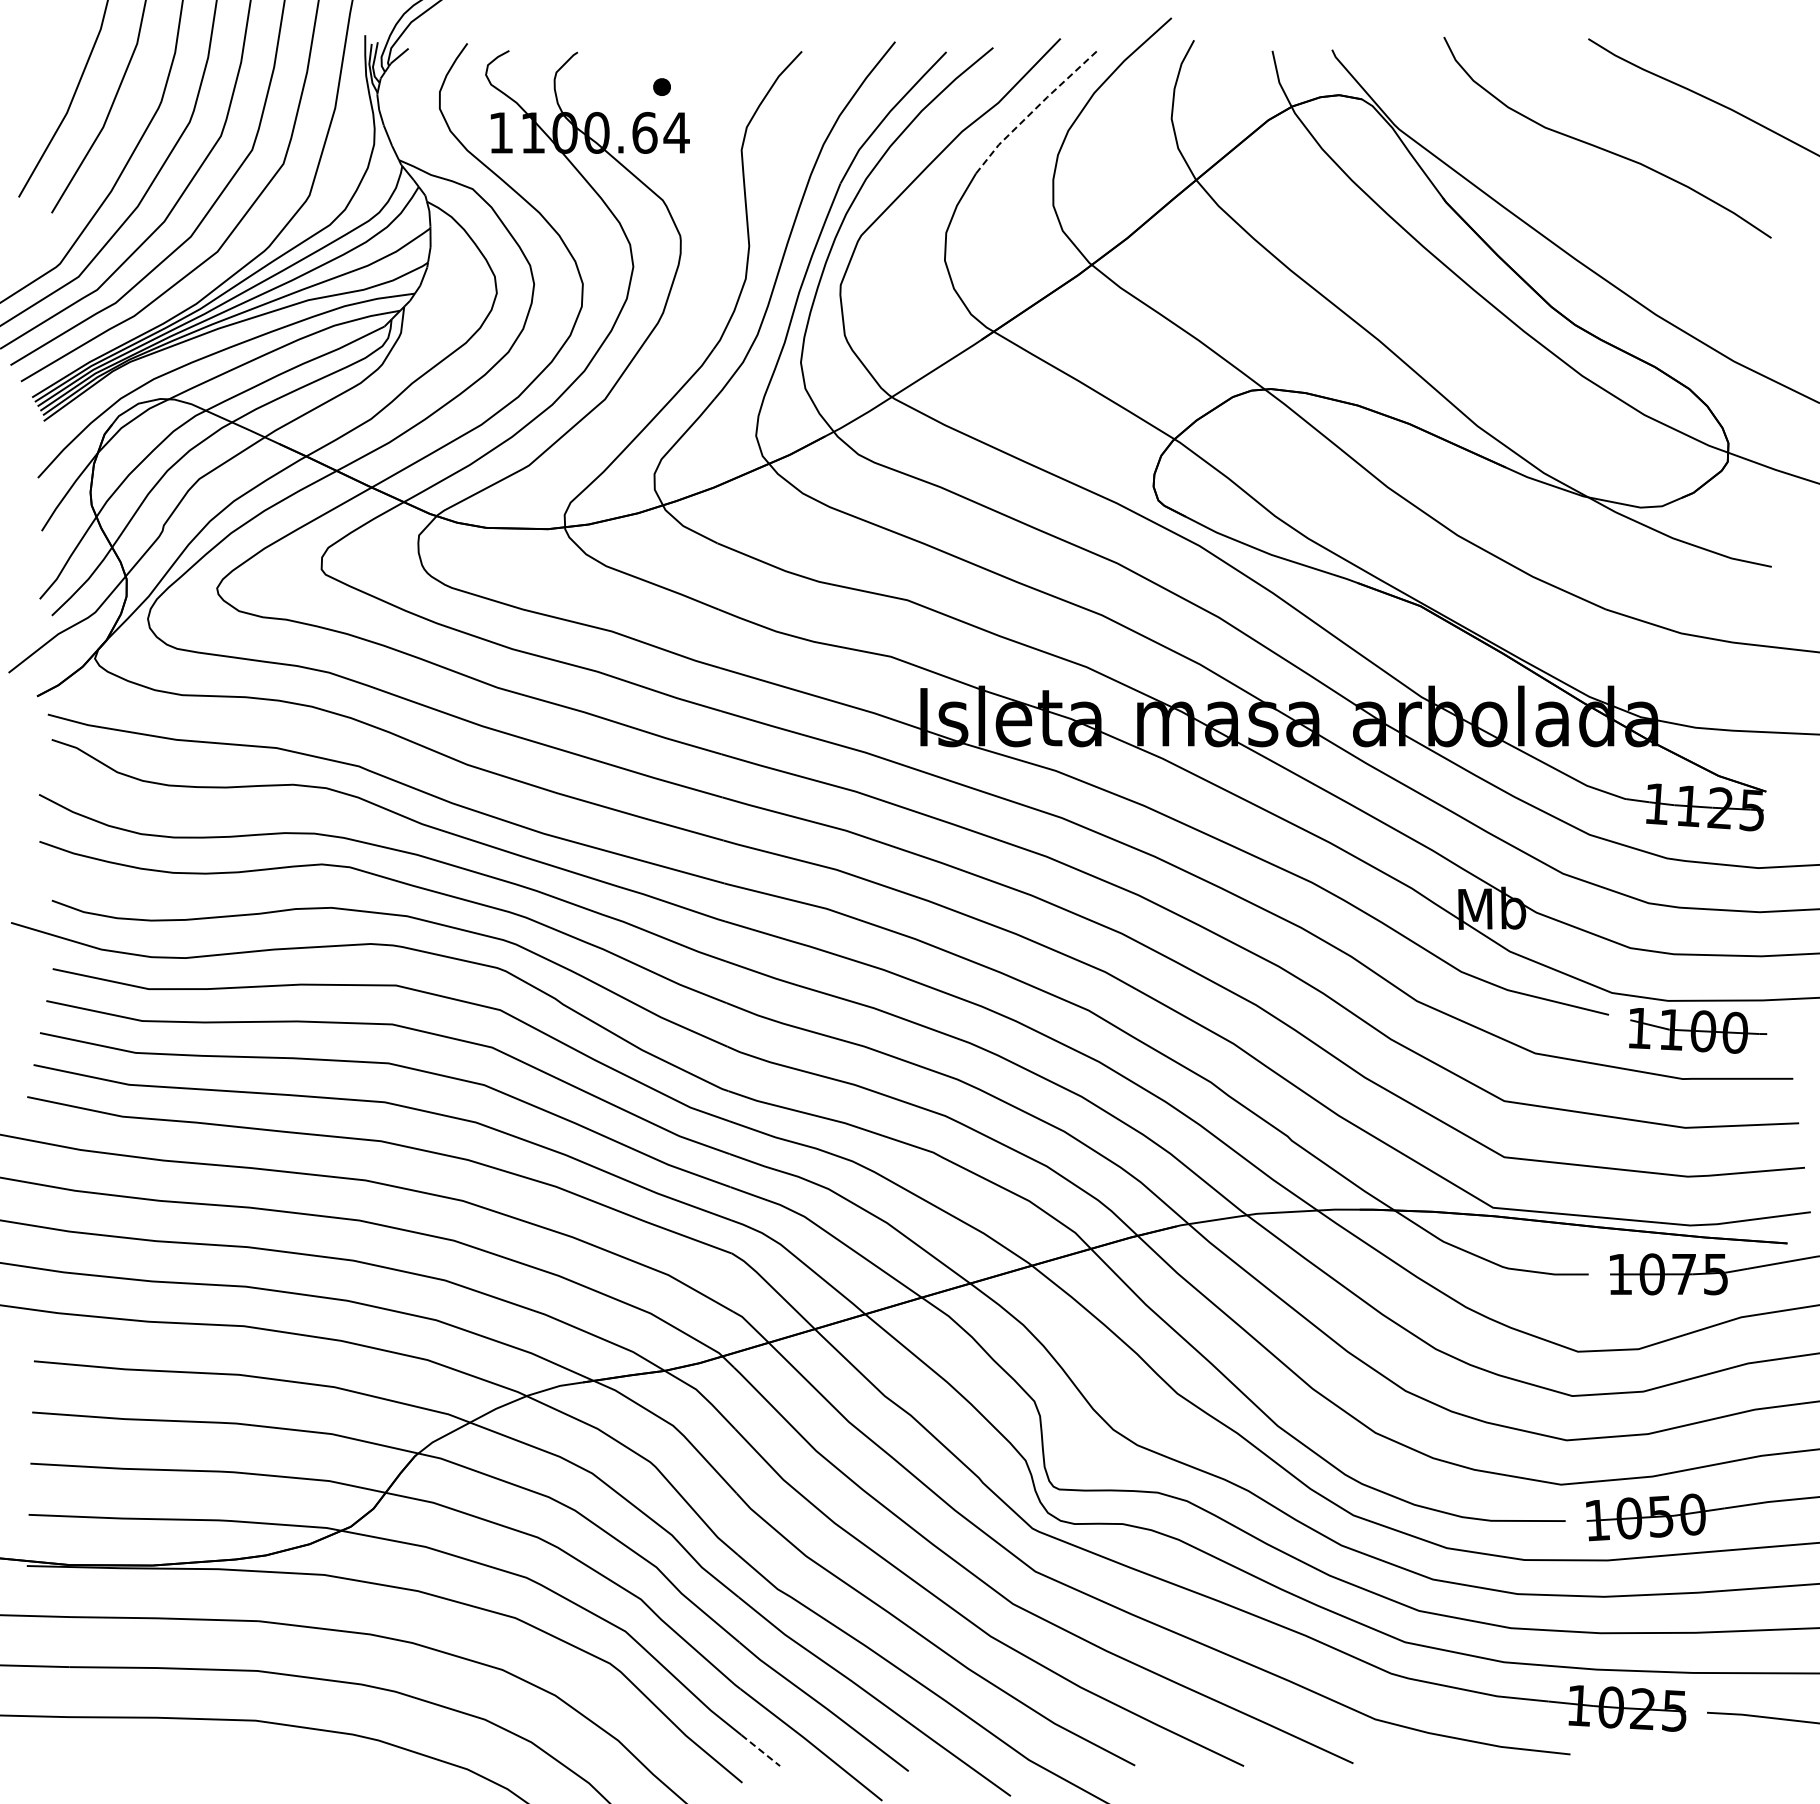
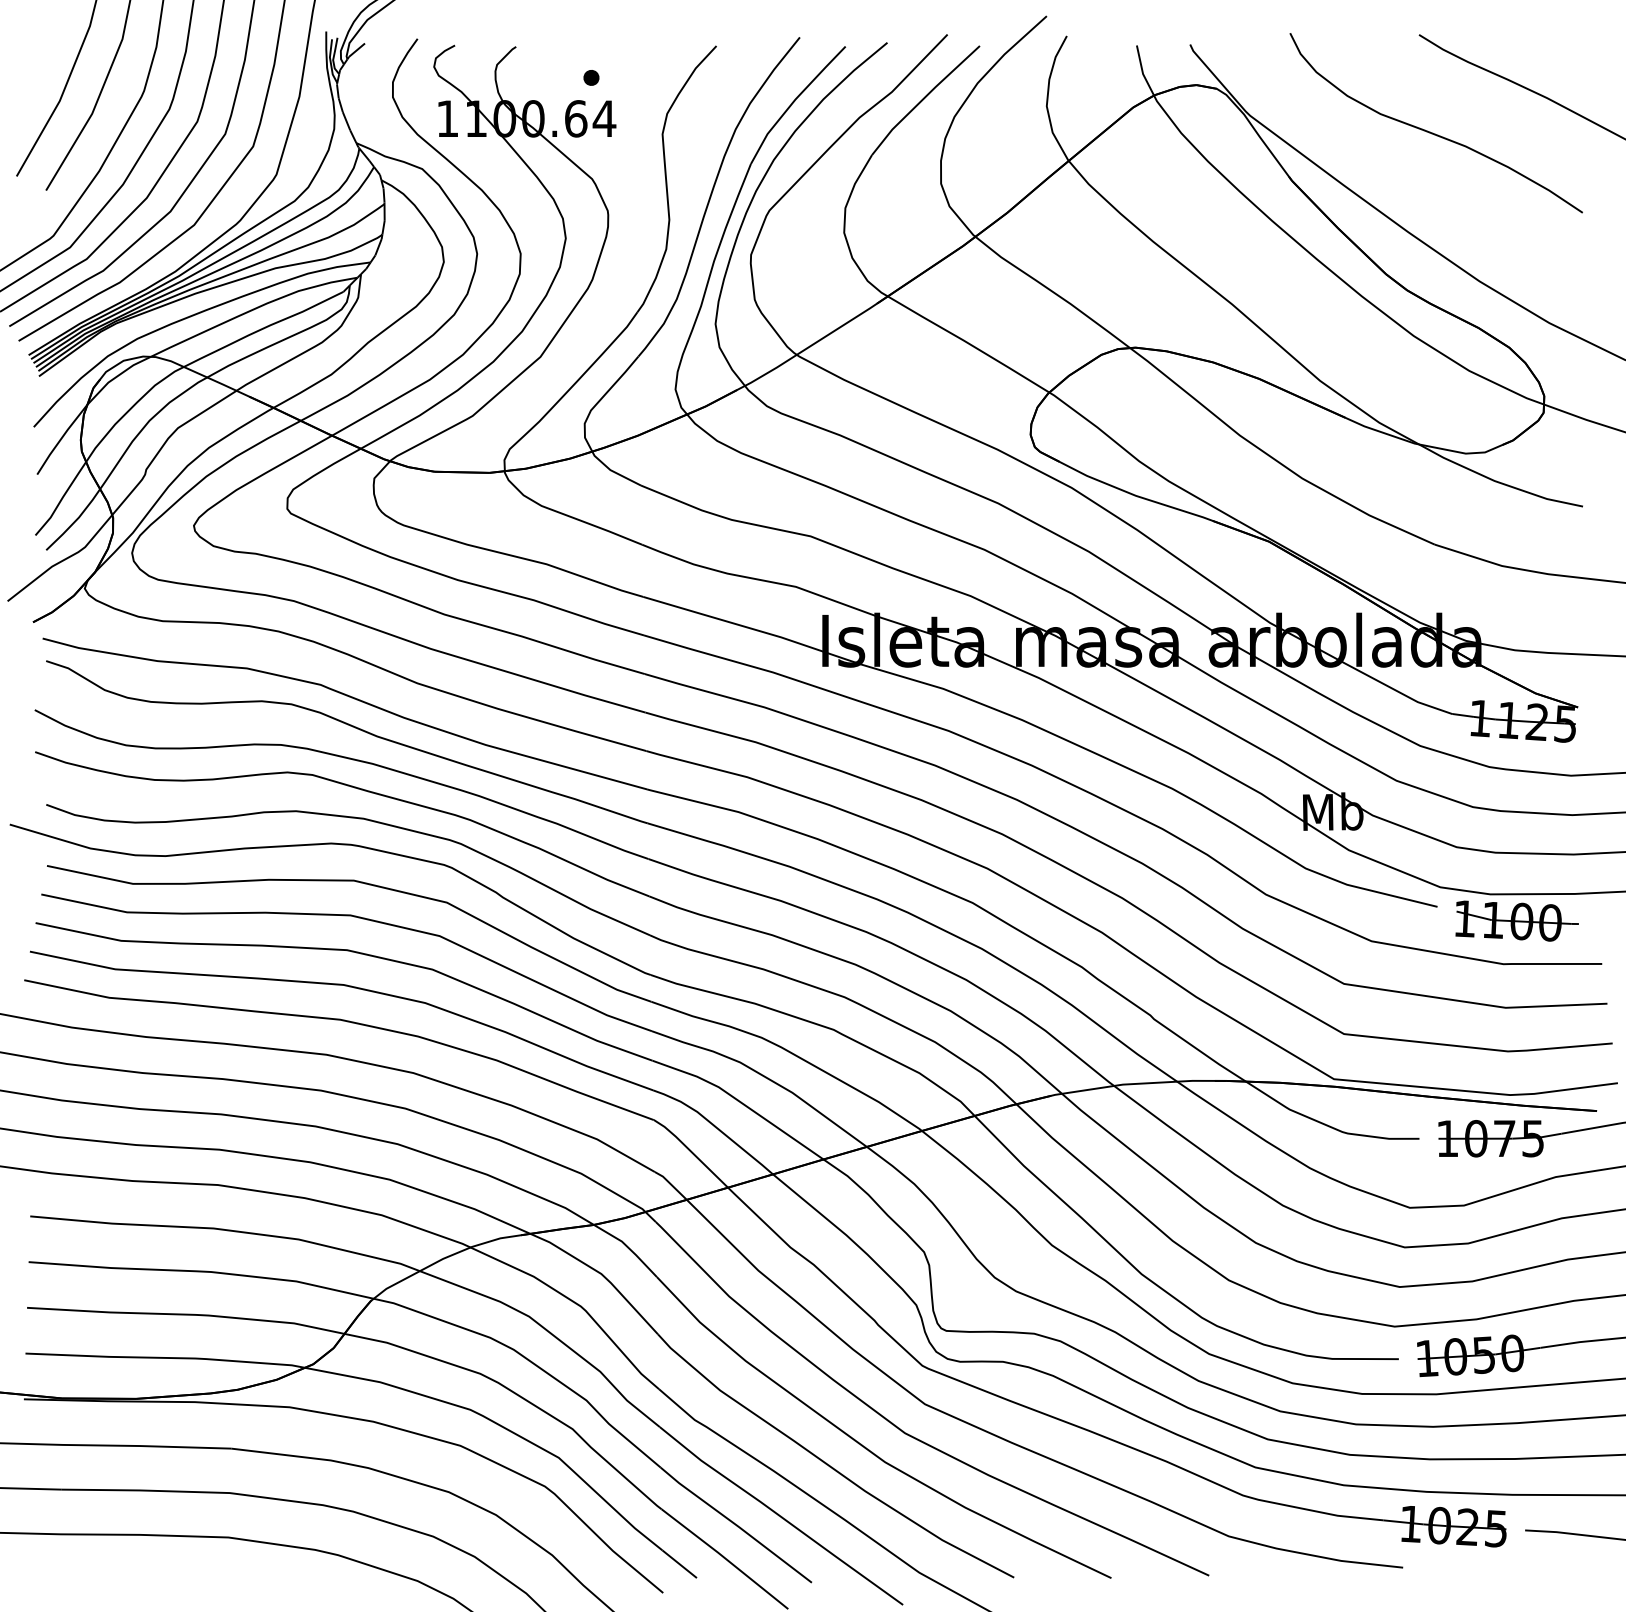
line: (1034, 109) -> (924, 97), dashed -> solid
line: (760, 1750) -> (679, 1564), dashed -> solid

